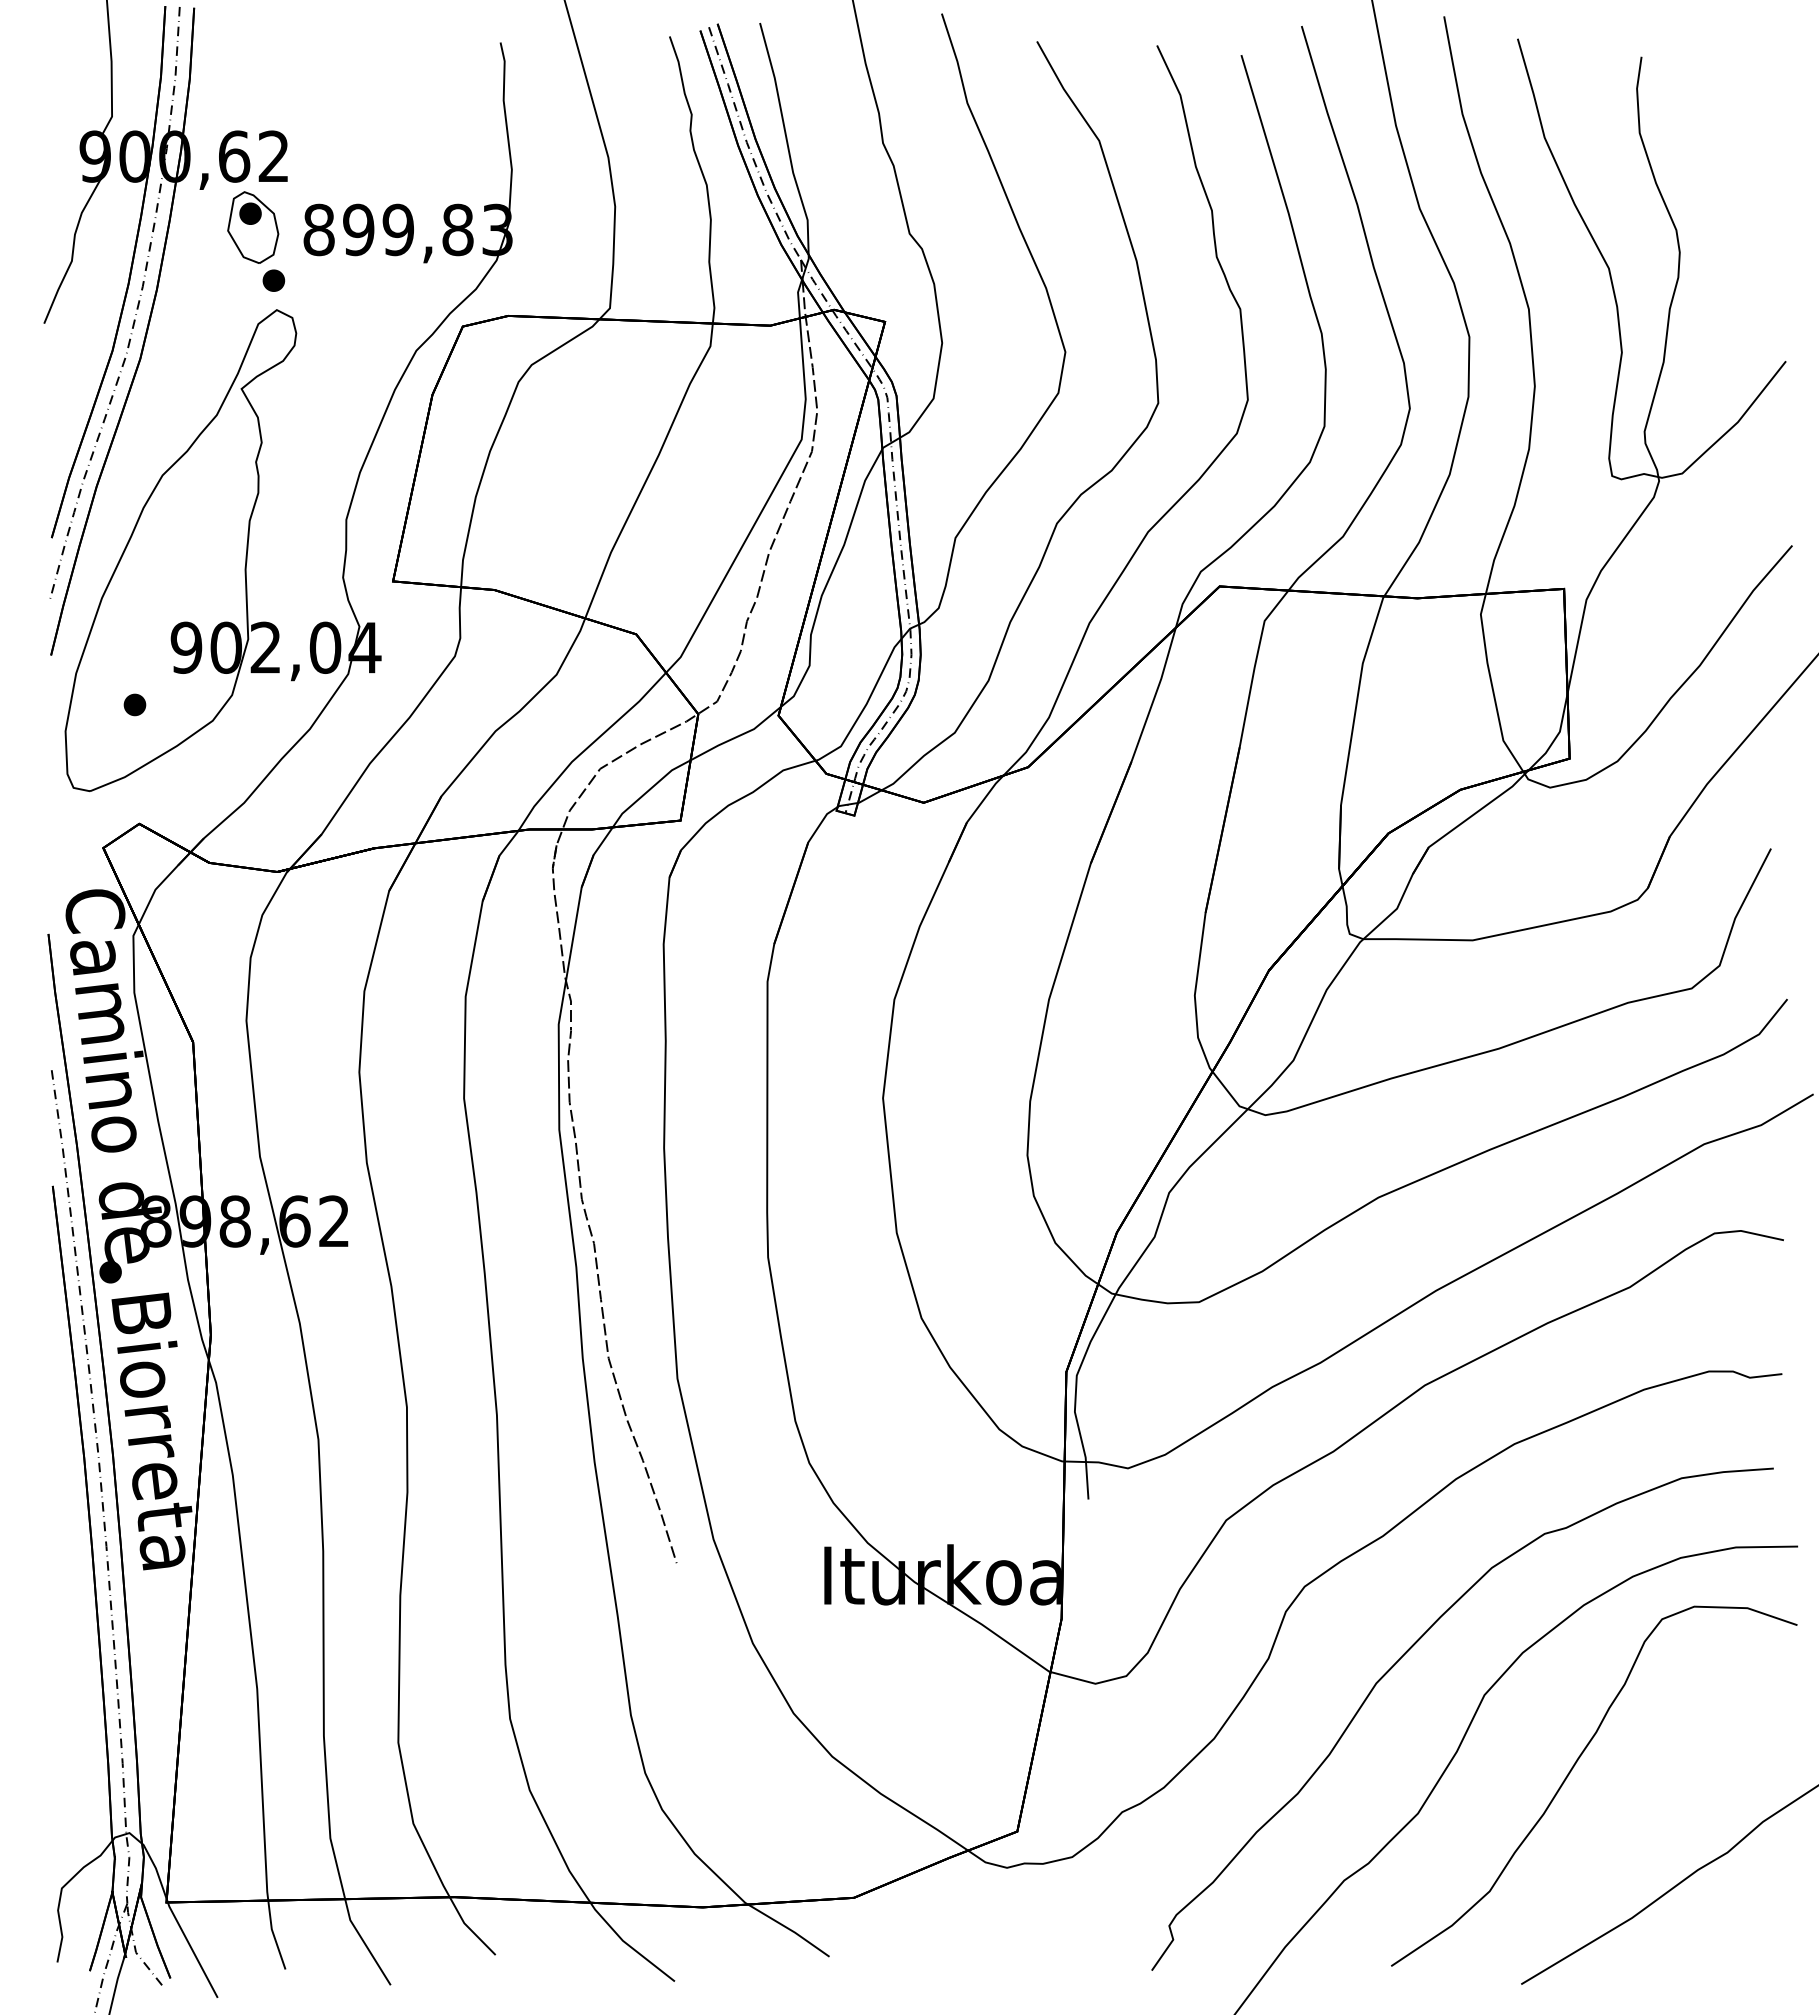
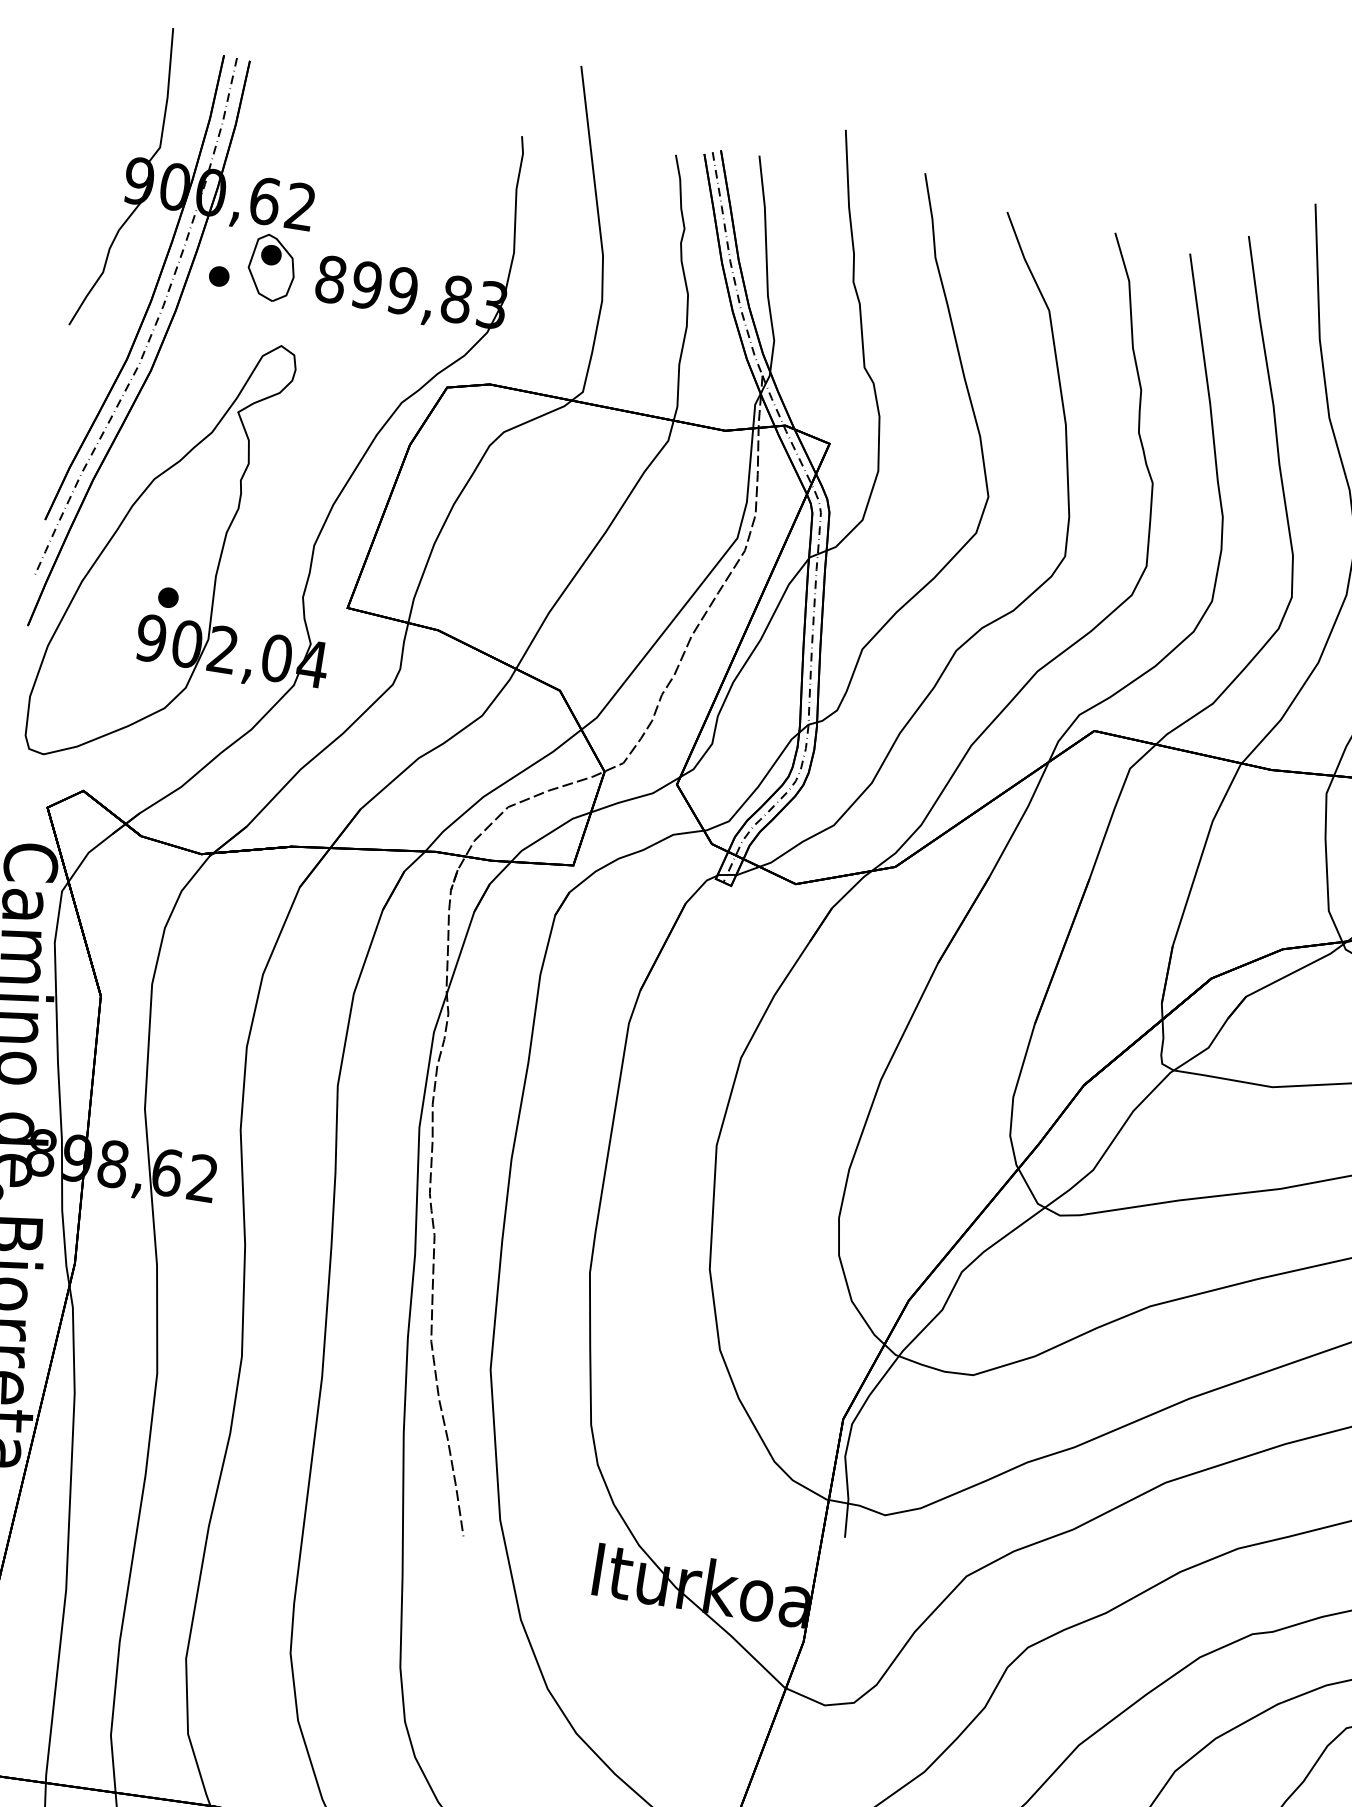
part: (273, 280) -> (218, 276), moved
part: (134, 704) -> (168, 597), moved

